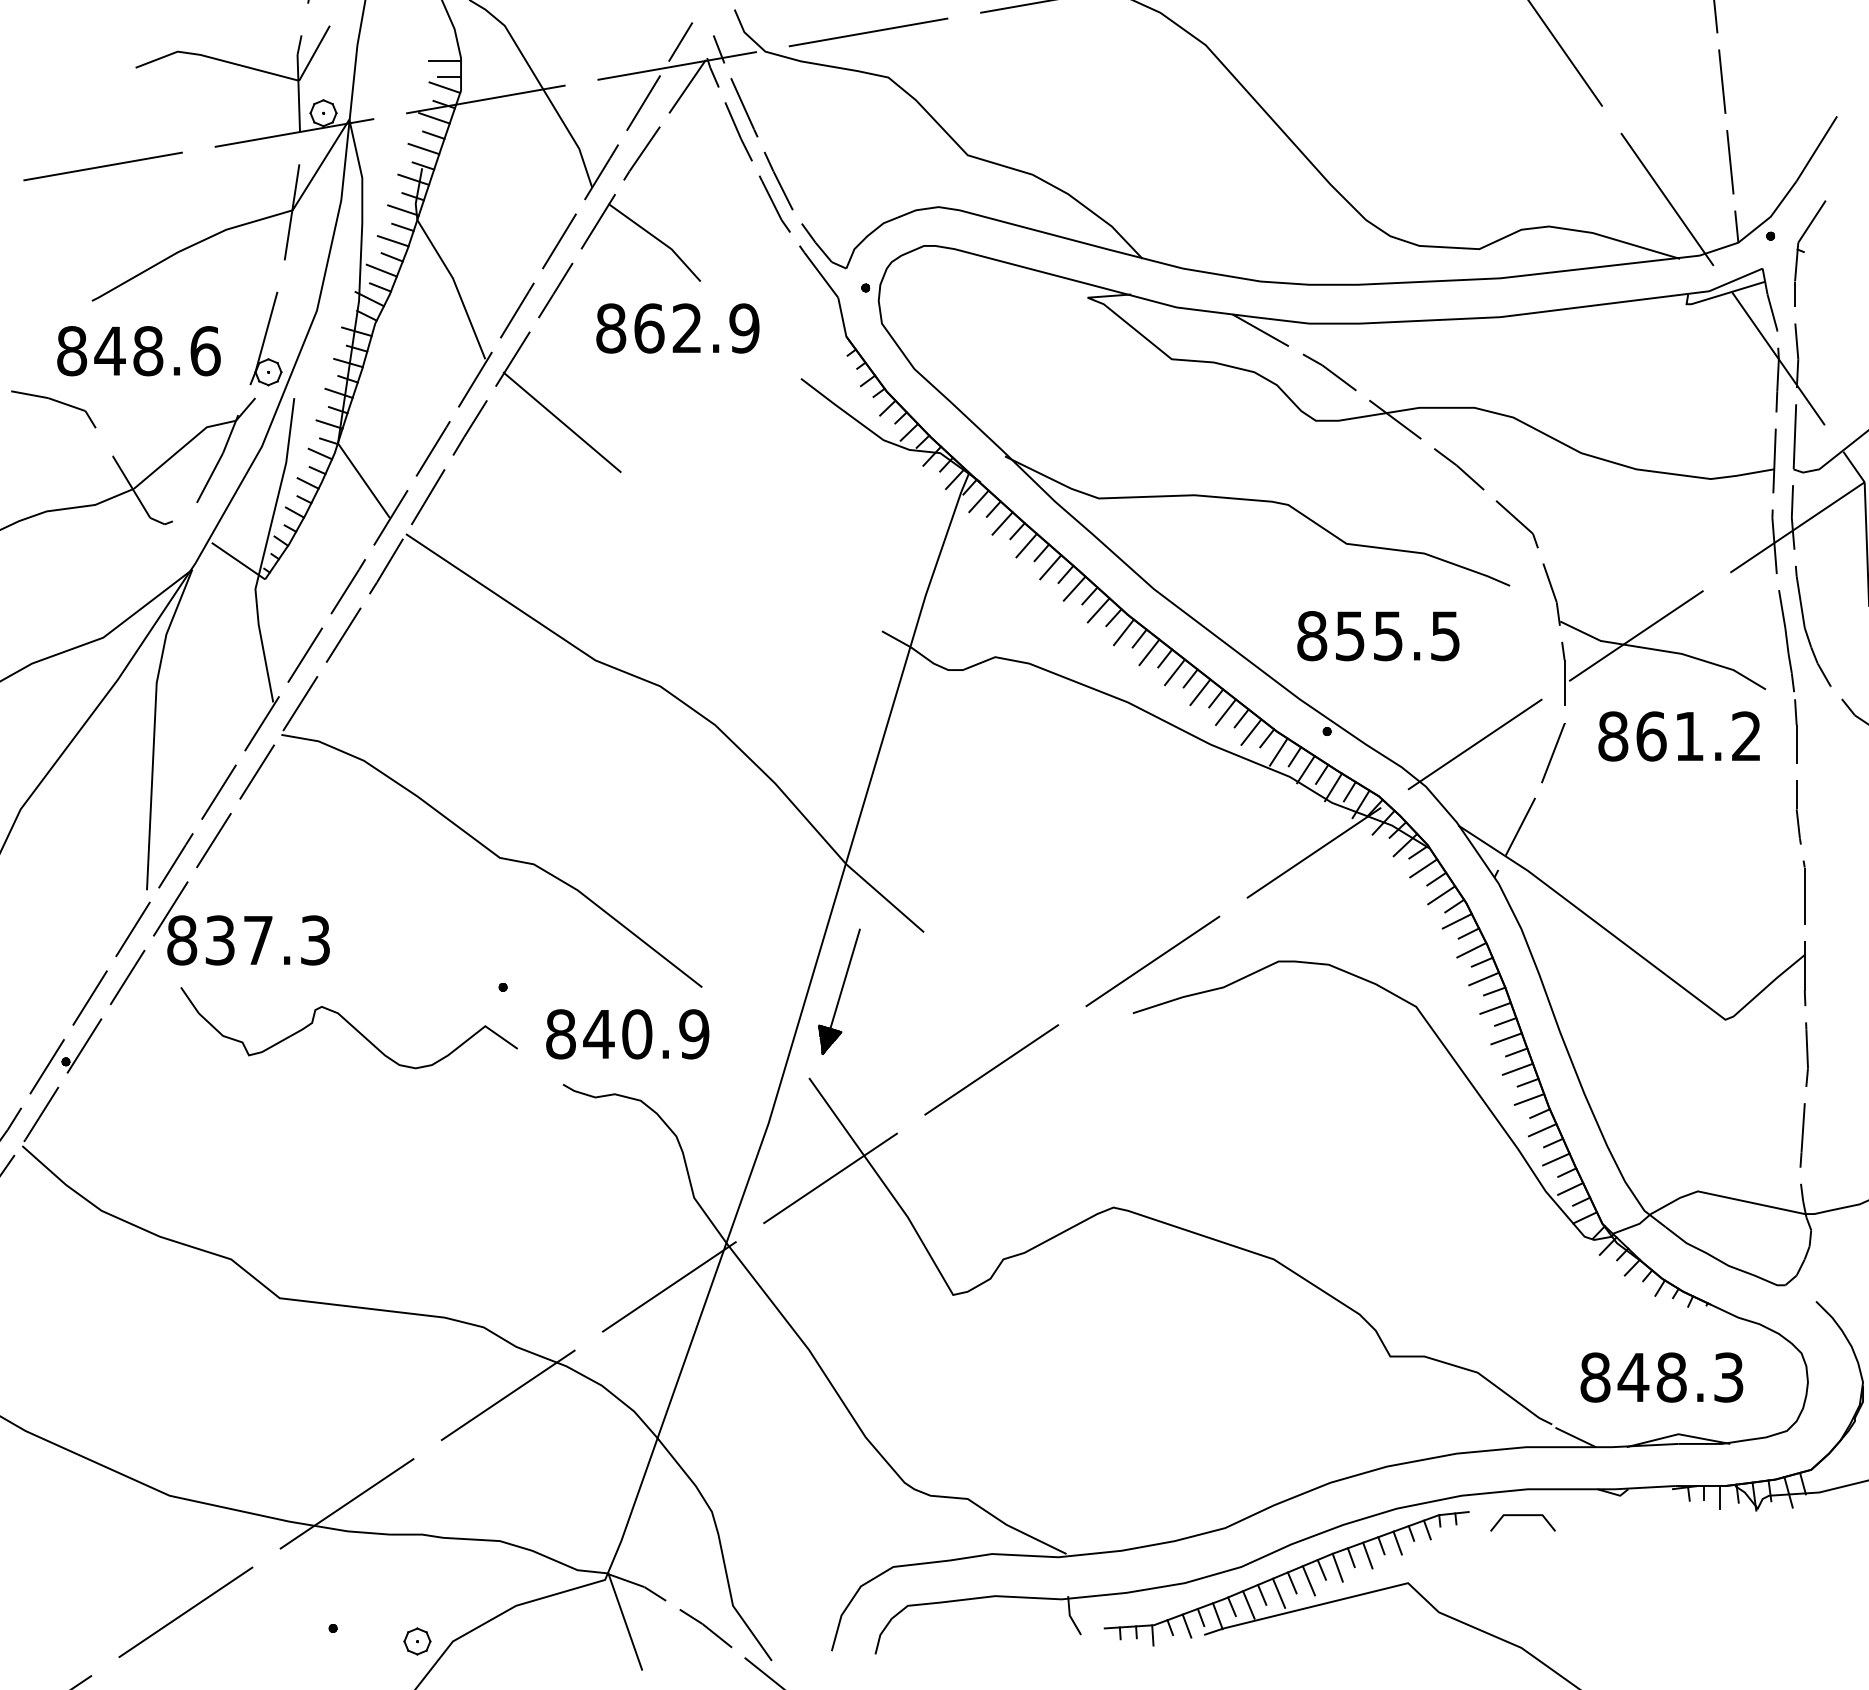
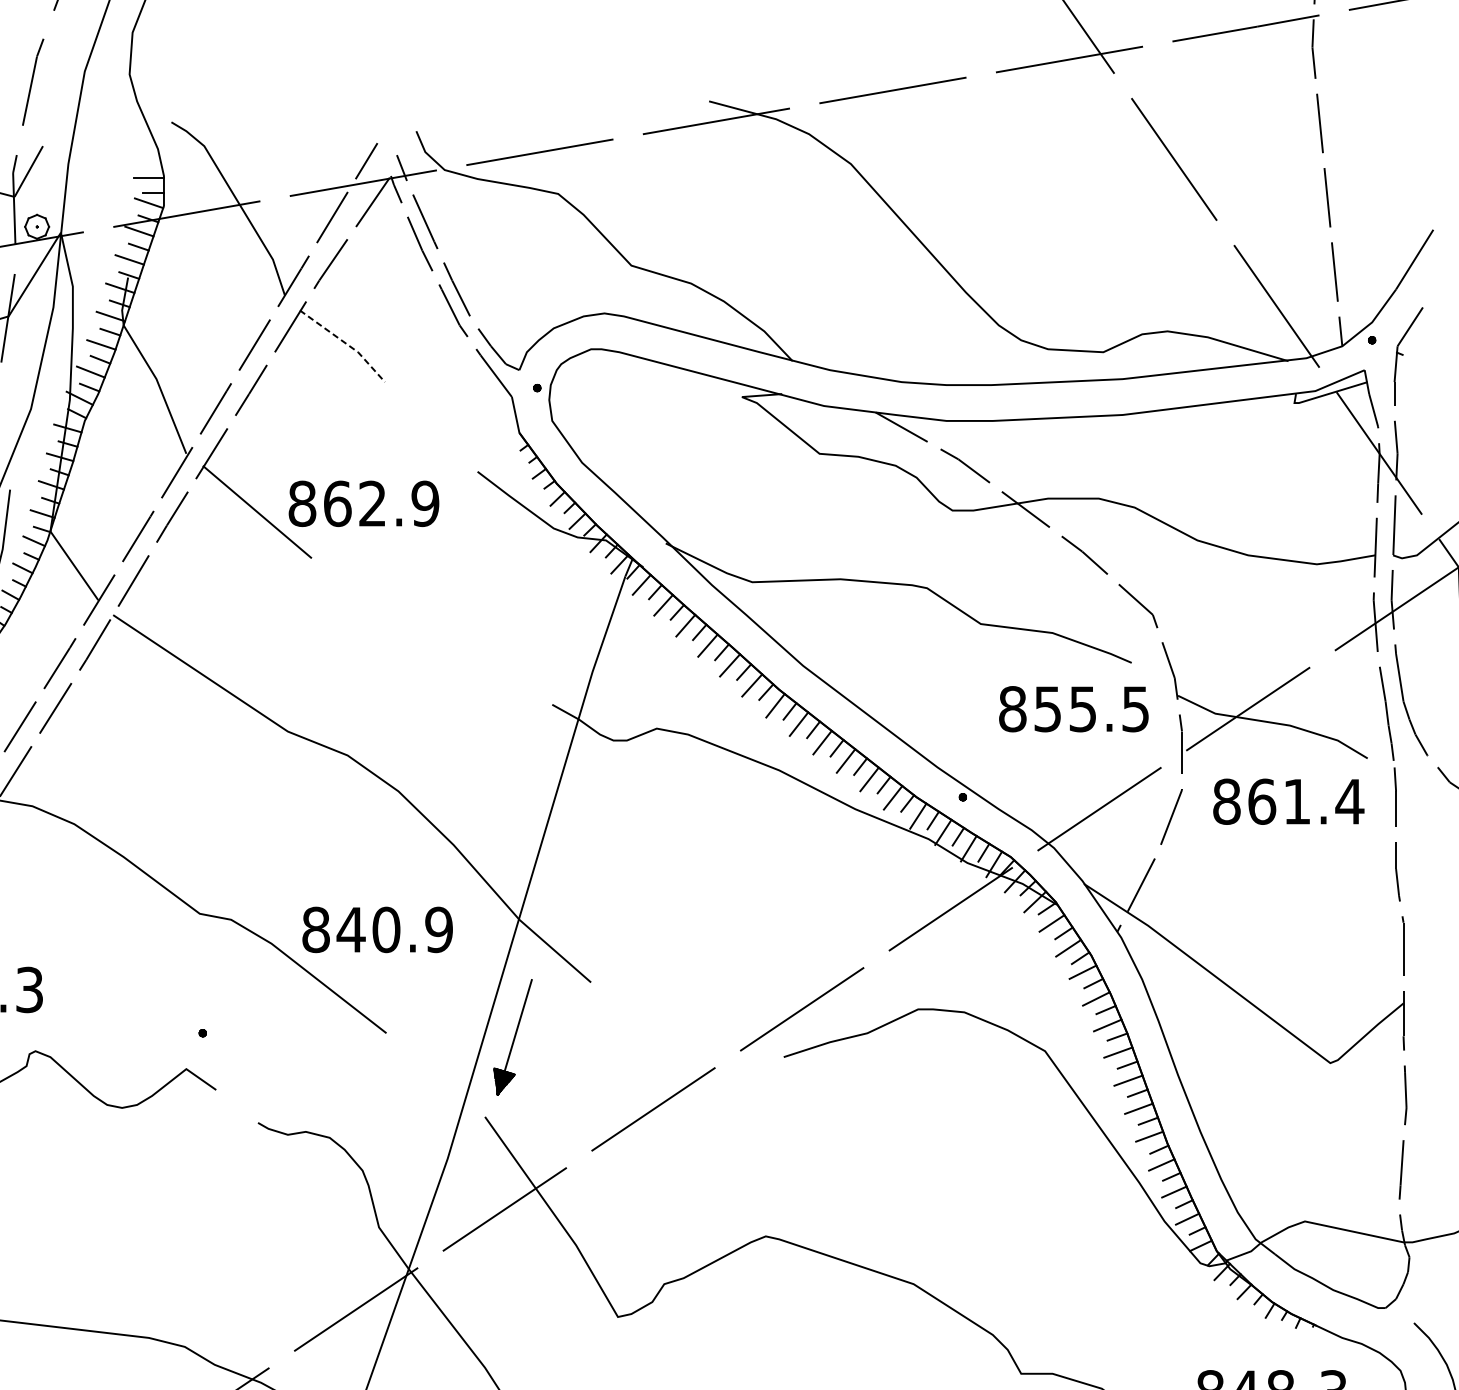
line: (658, 239) -> (346, 343), solid -> dashed
text: (677, 328) -> (363, 503), moved
text: (1378, 636) -> (1073, 709), moved
text: (1746, 735) -> (1349, 800), 861.2 -> 861.4
text: (627, 1034) -> (377, 930), moved

